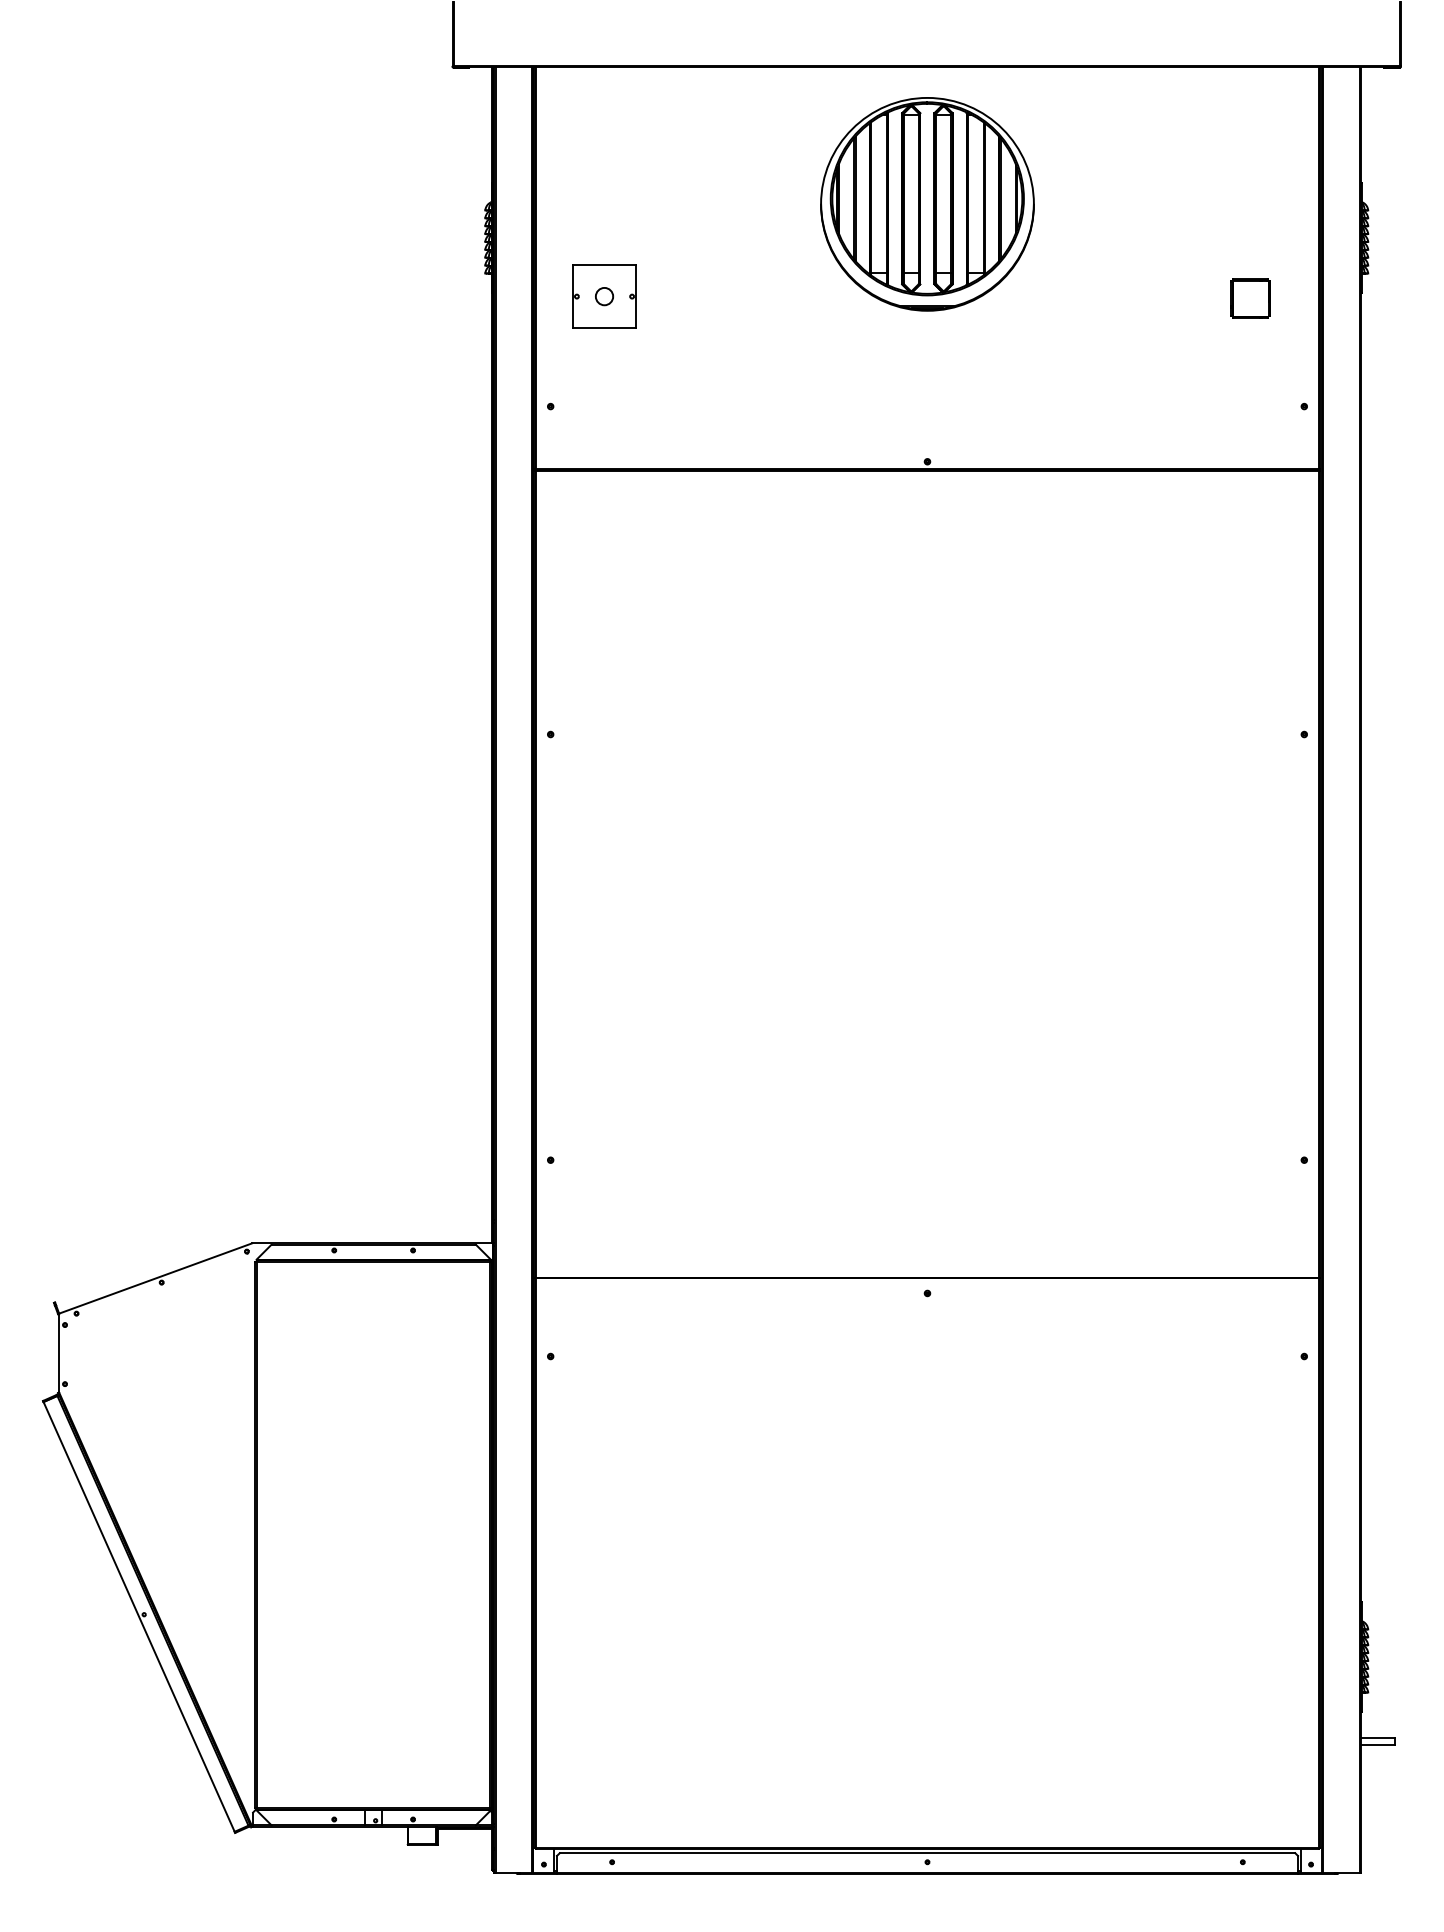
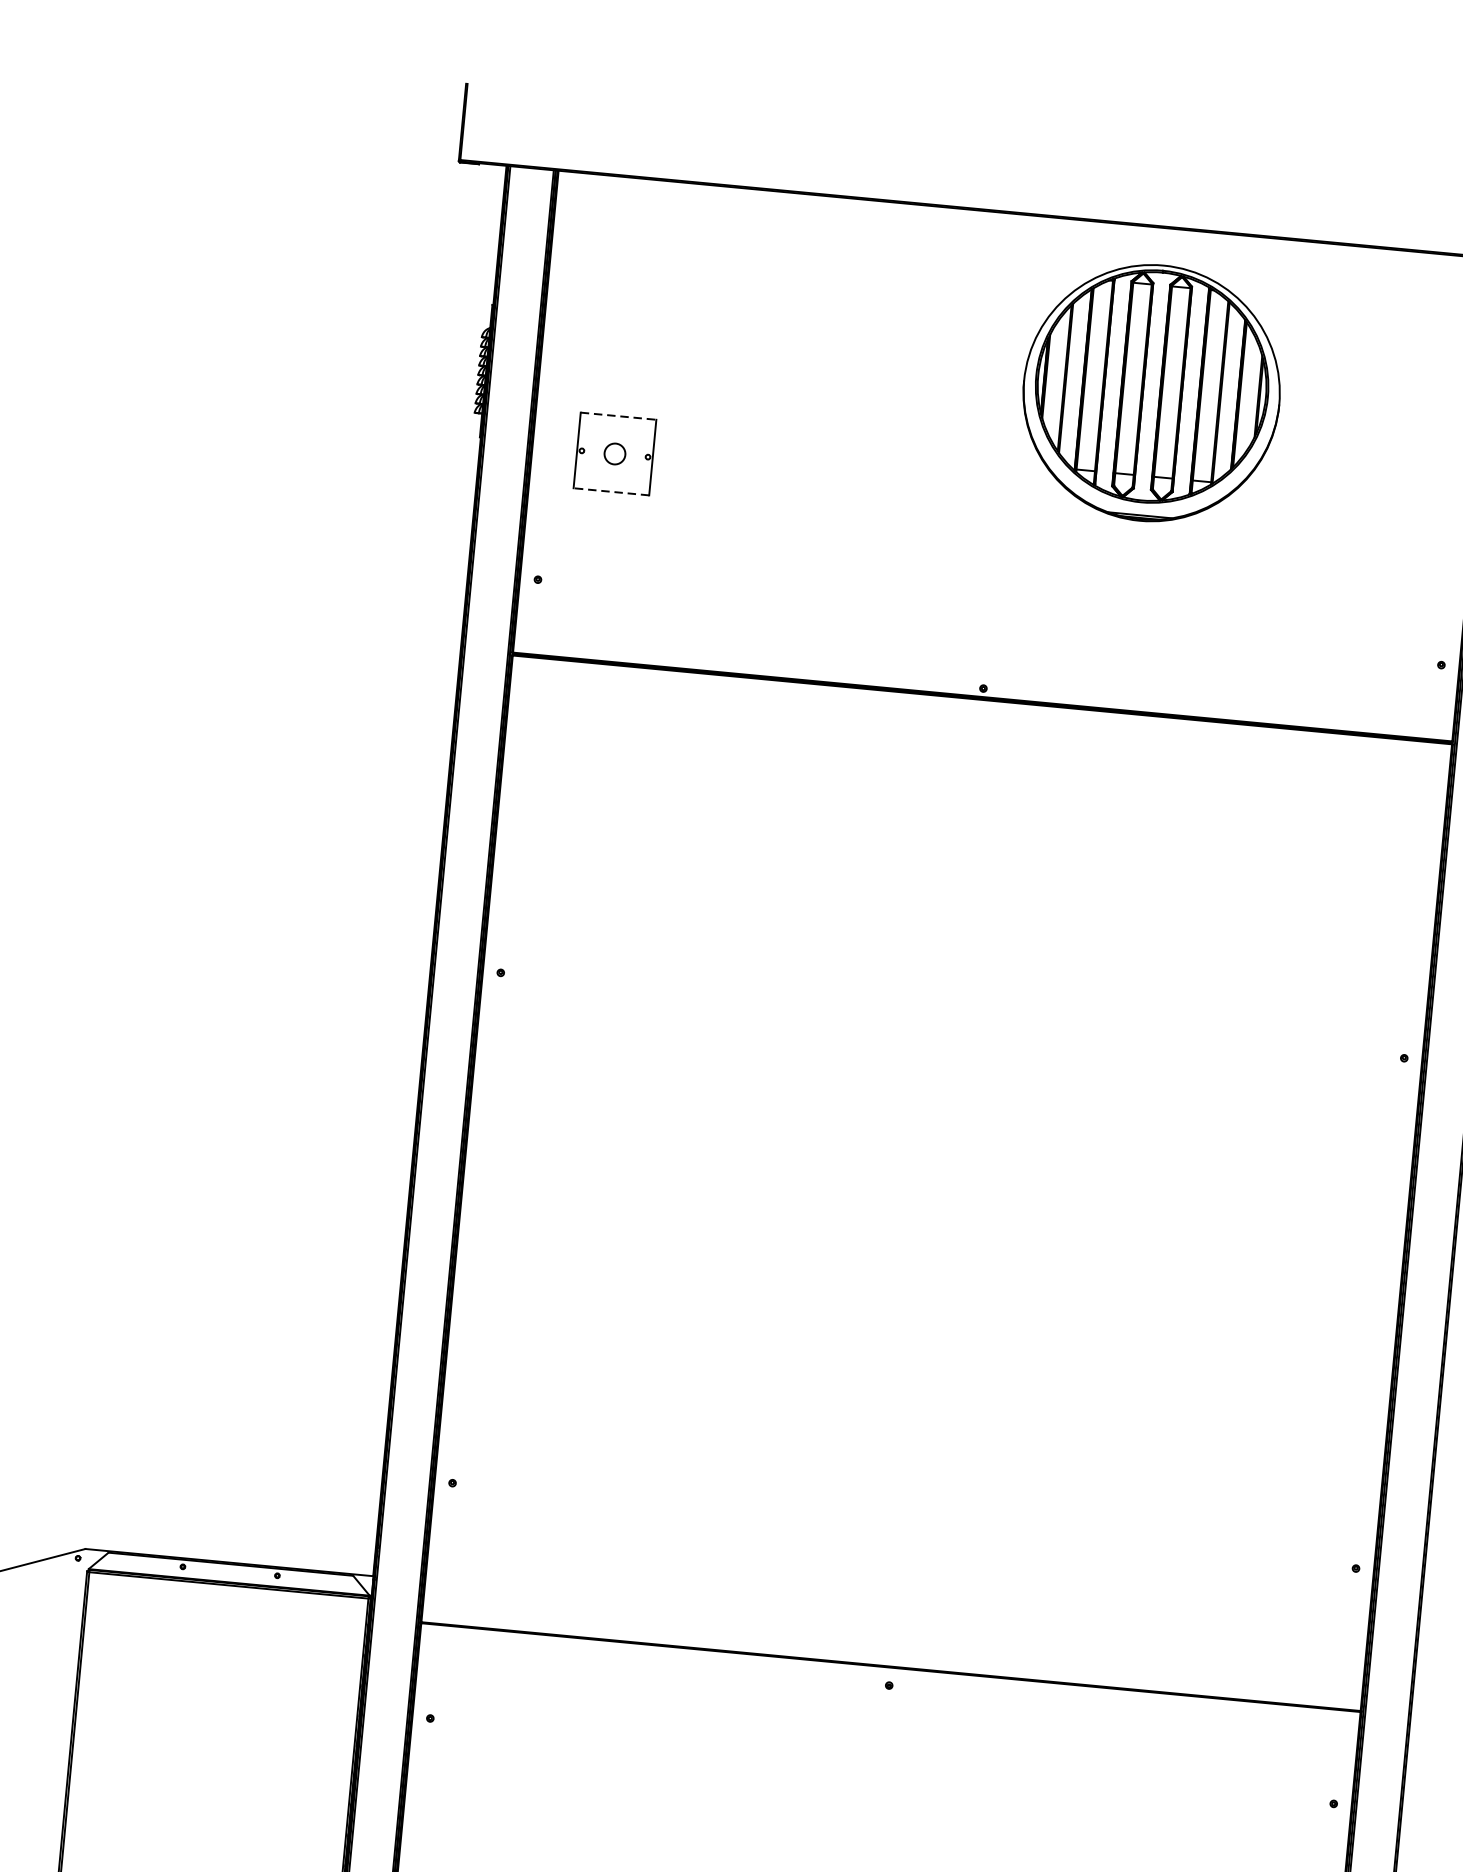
part: (927, 204) -> (1151, 393), moved
line: (604, 265) -> (618, 416), solid -> dashed
part: (1250, 298) -> (1389, 529), removed
line: (604, 328) -> (611, 492), solid -> dashed

